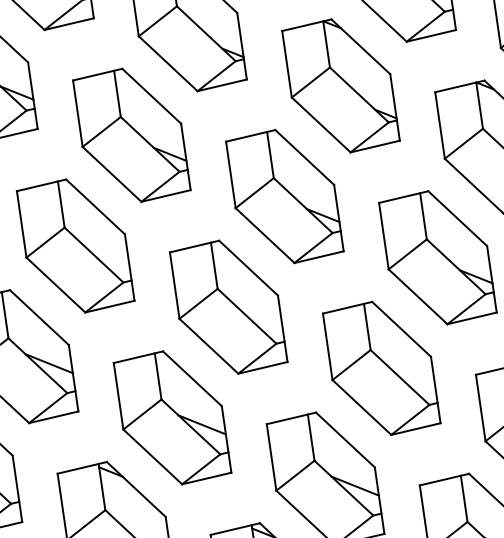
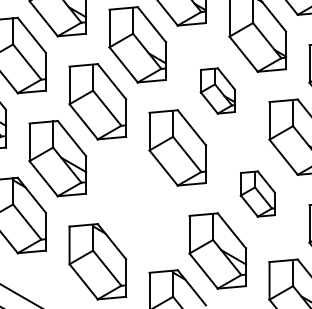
part: (284, 195) -> (217, 90), size x0.6
part: (381, 367) -> (257, 193), size x0.6
part: (171, 417) -> (137, 204), removed

